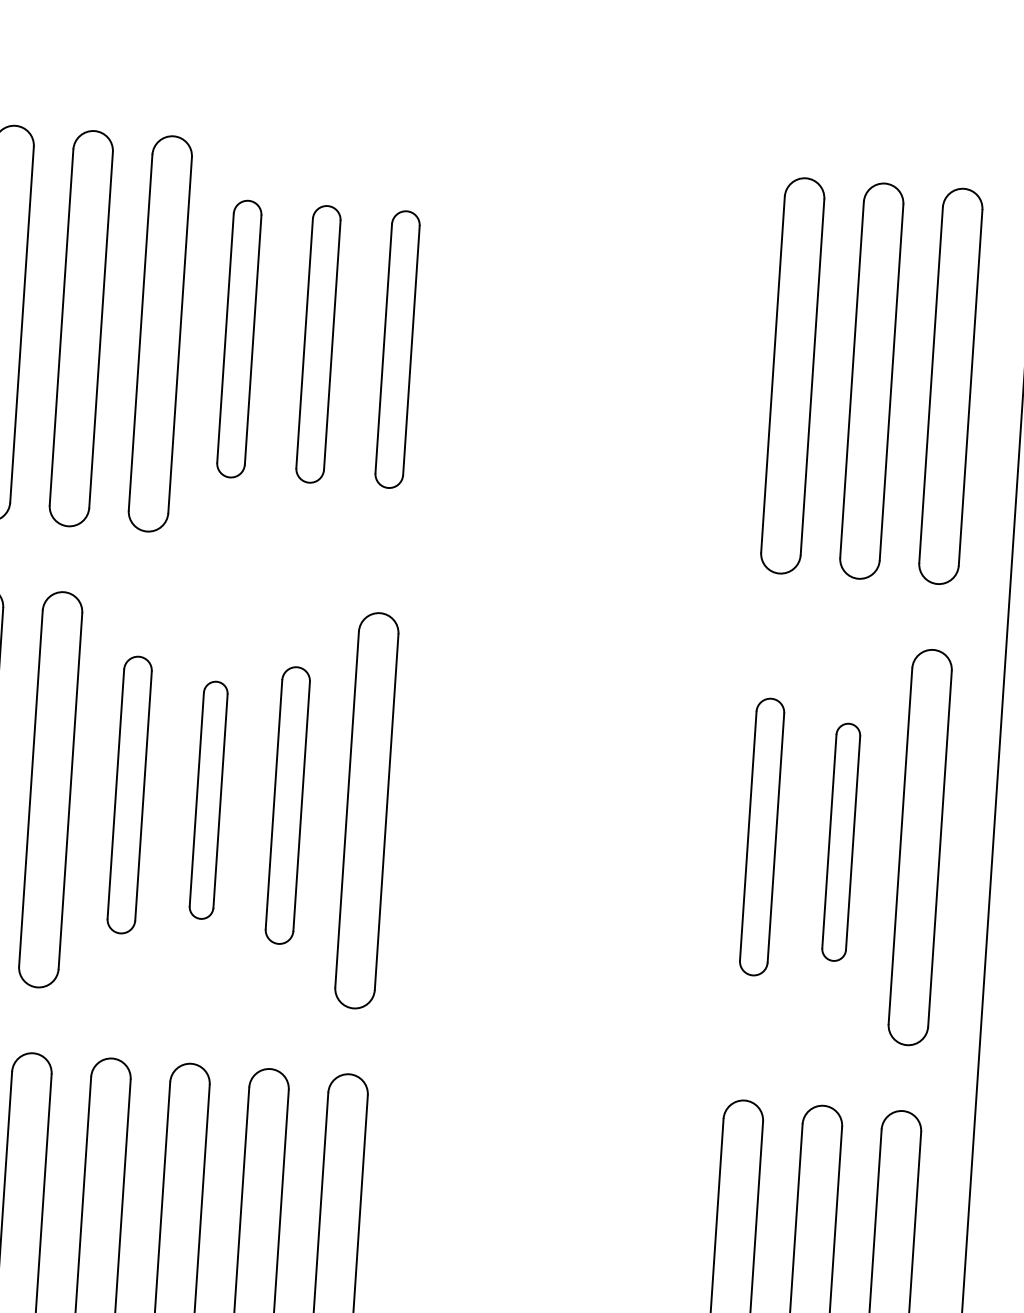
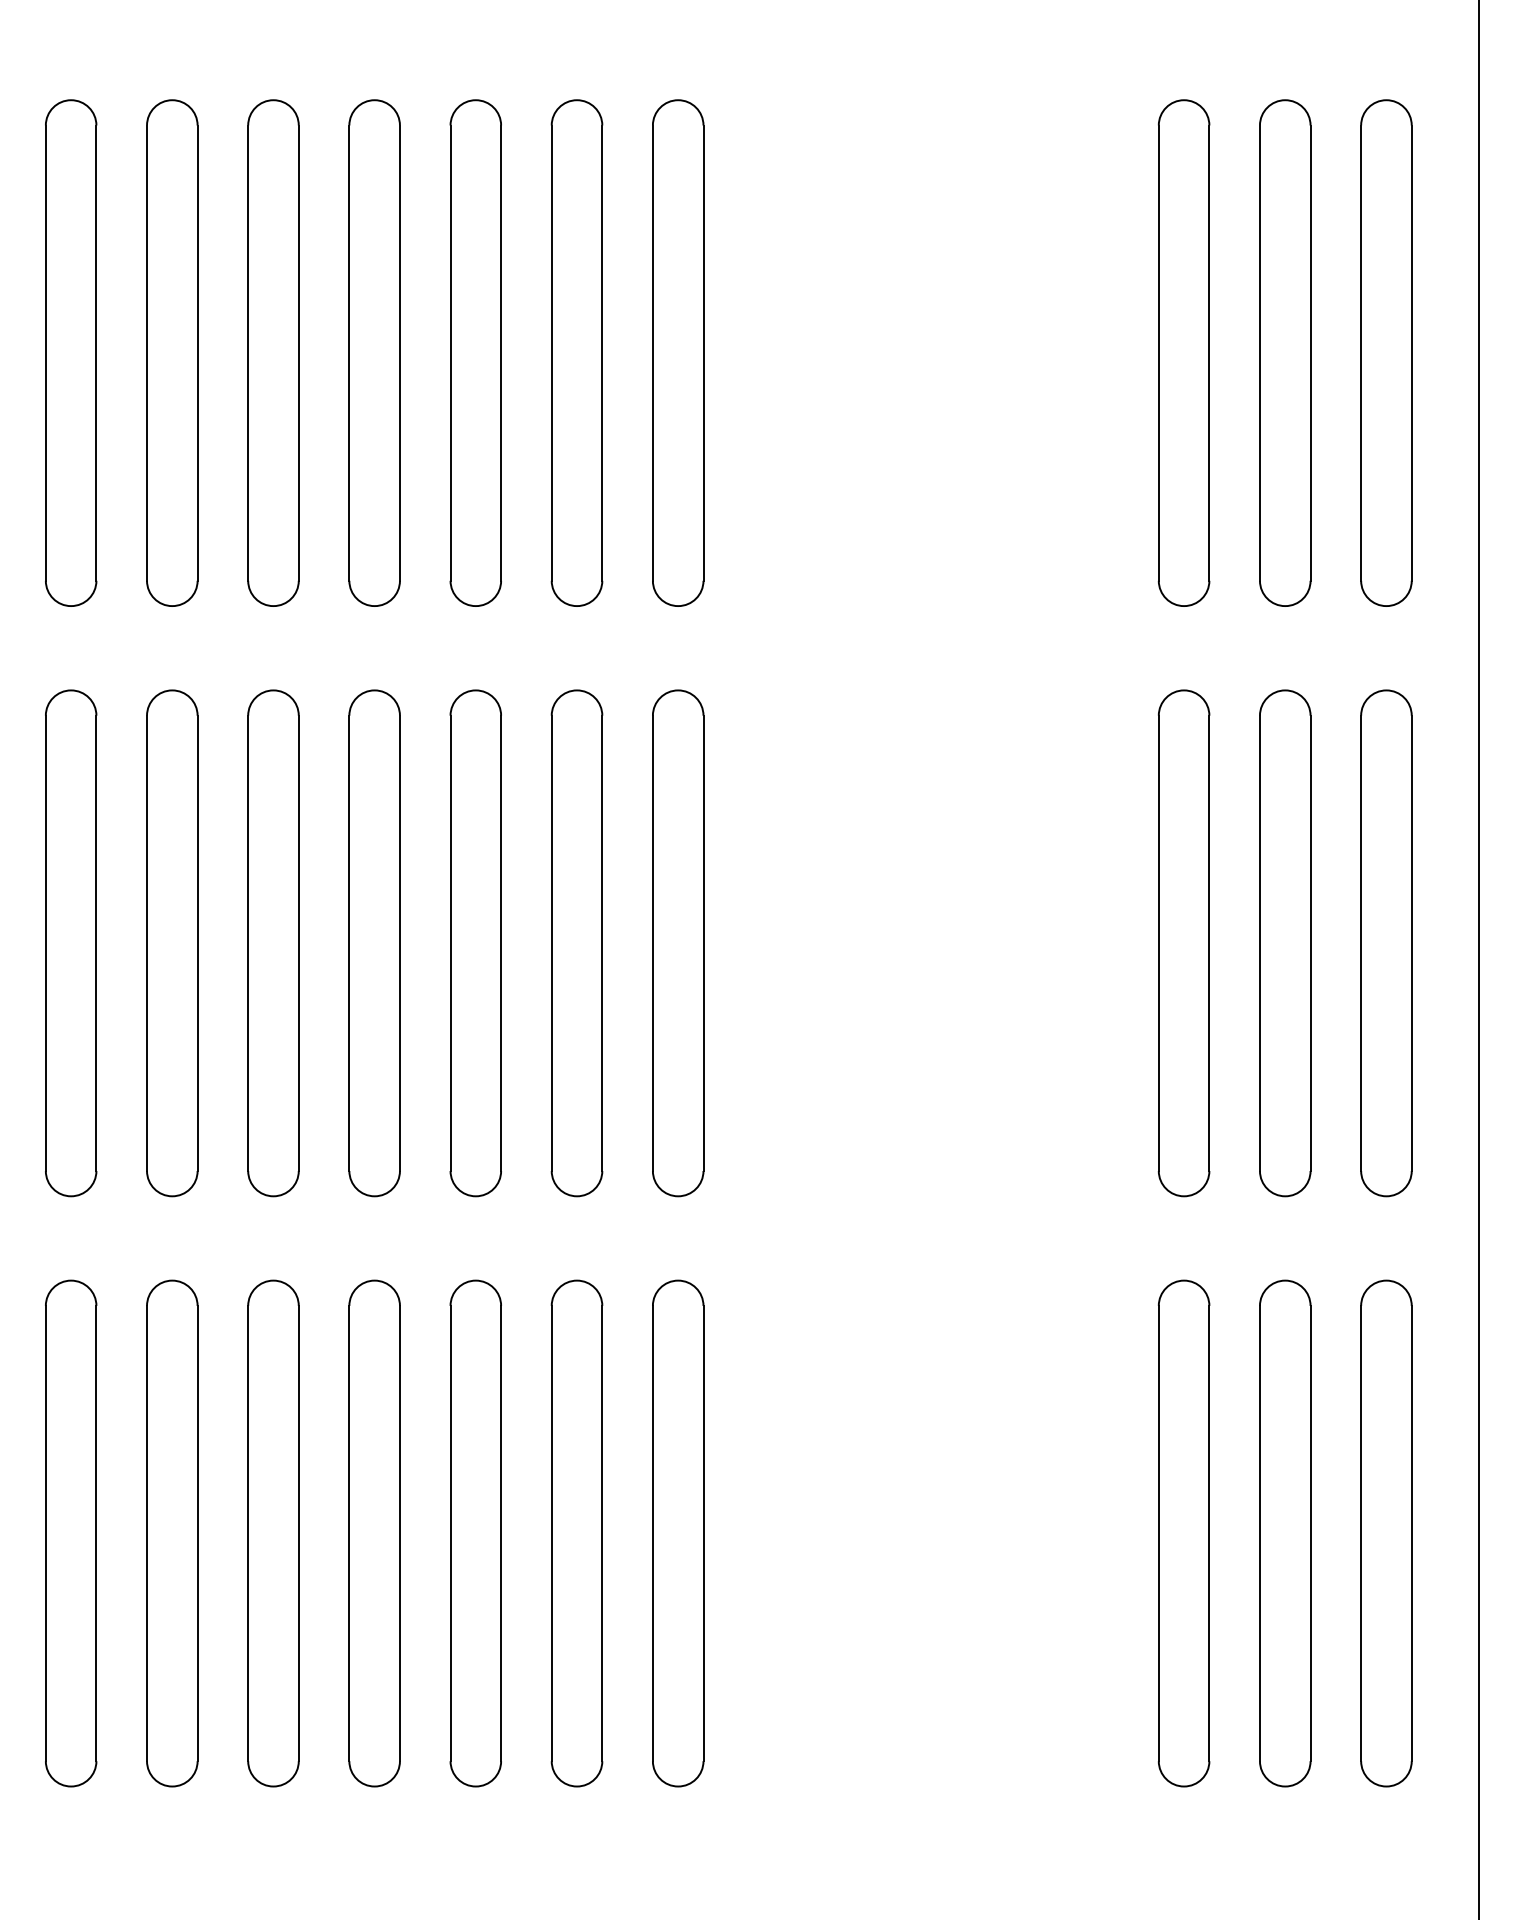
part: (239, 338) -> (475, 352), size x1.43
part: (318, 343) -> (576, 352), size x1.43
part: (397, 349) -> (678, 352), size x1.43
part: (129, 795) -> (374, 943), size x1.43
part: (208, 800) -> (475, 943), size x1.67
part: (287, 805) -> (576, 943), size x1.43
part: (761, 837) -> (1183, 943), size x1.43
part: (841, 842) -> (1285, 943), size x1.67

